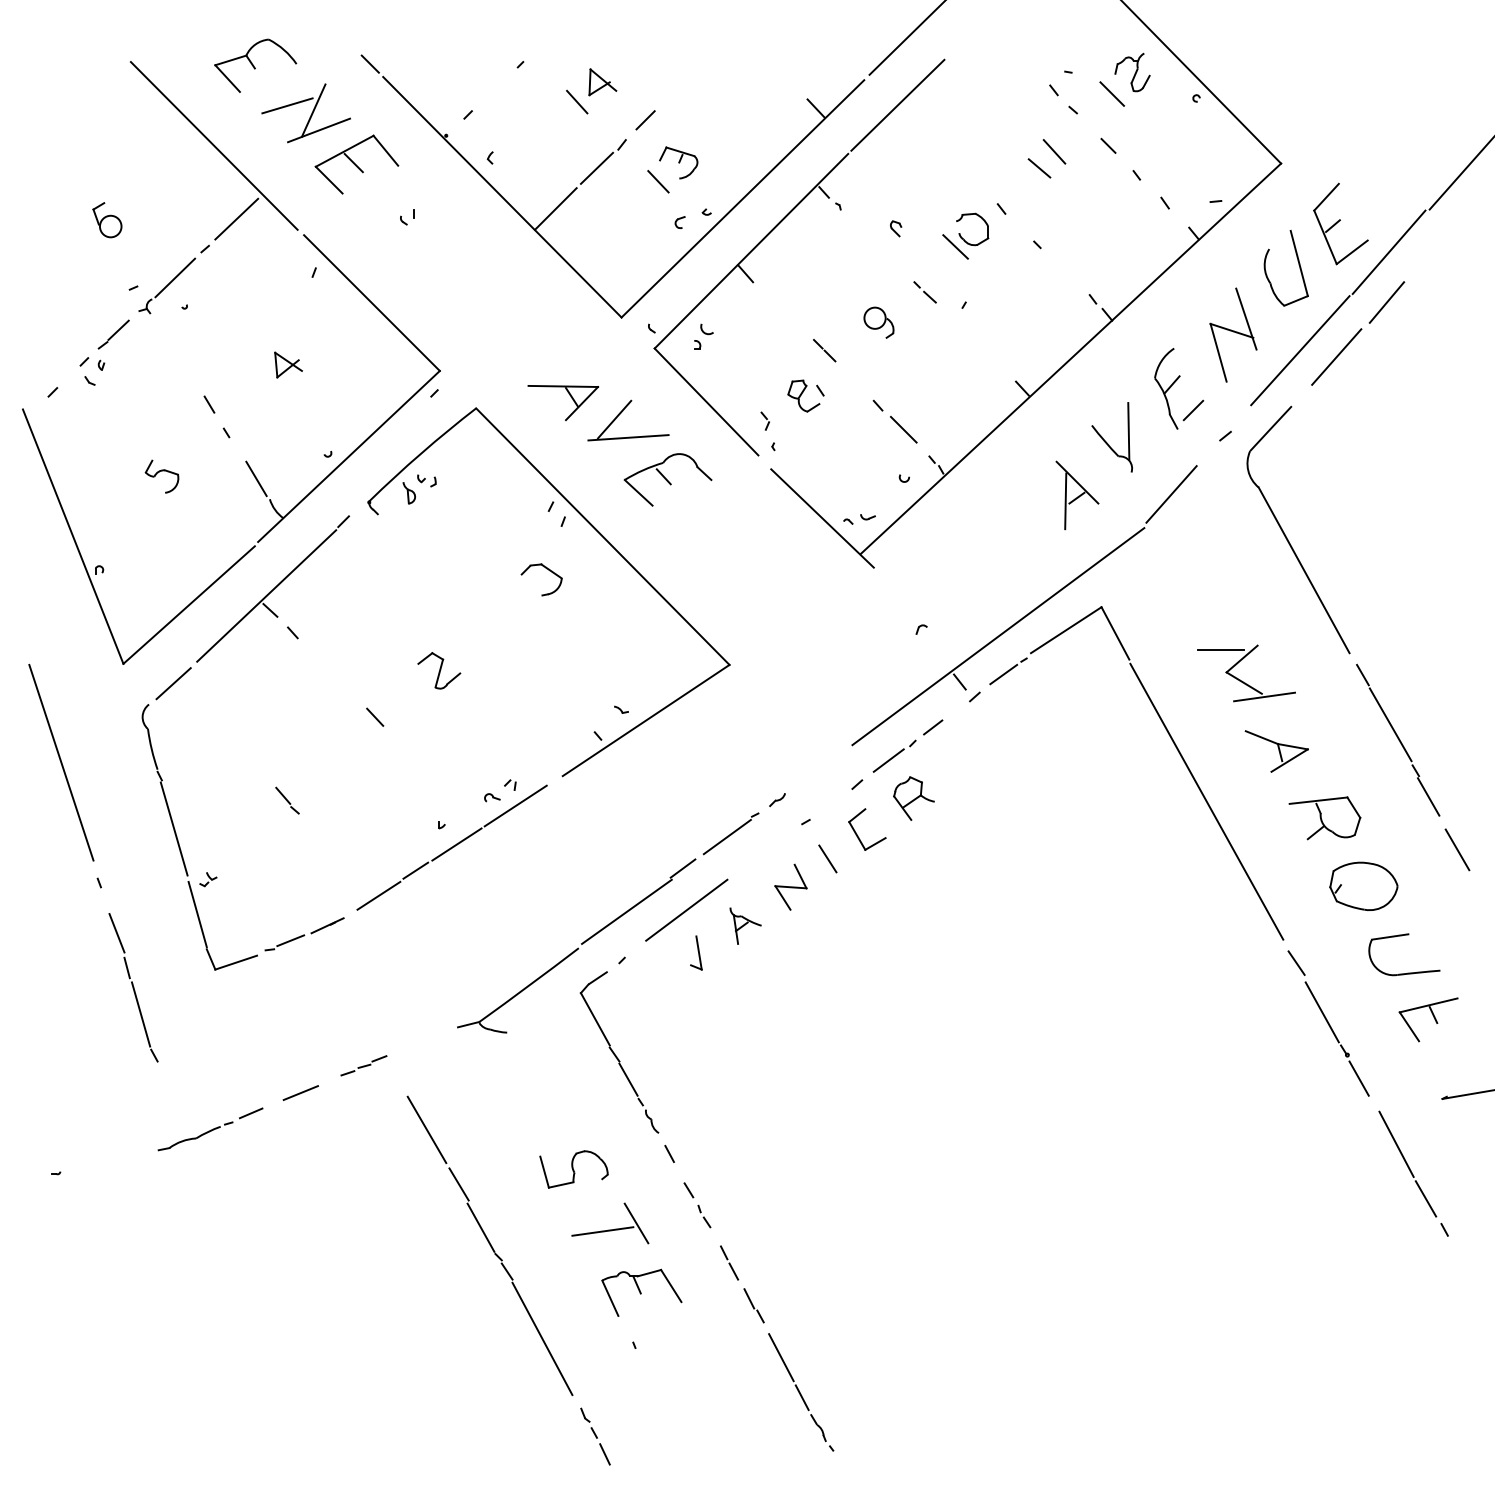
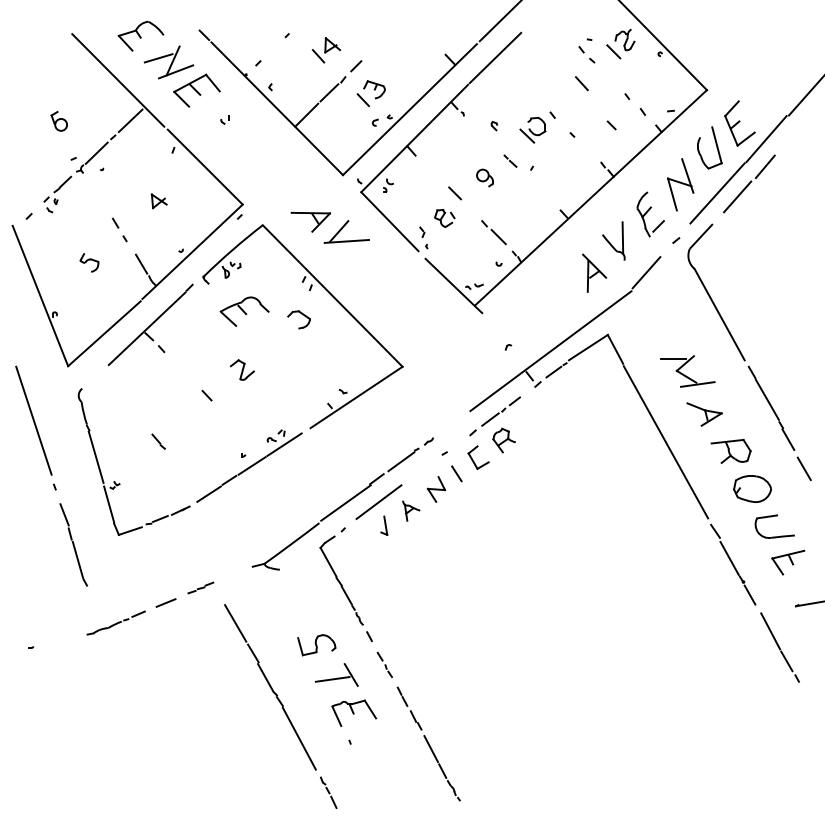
line: (1108, 146) -> (611, 125), moved
line: (1039, 167) -> (573, 92), removed
part: (667, 479) -> (244, 311), moved
line: (173, 682) -> (95, 376), removed

